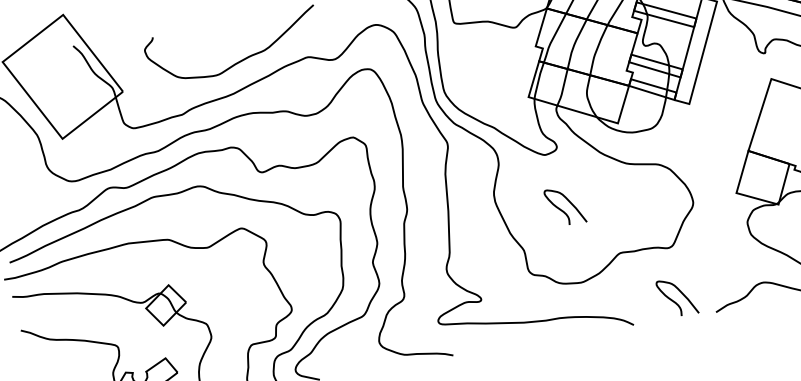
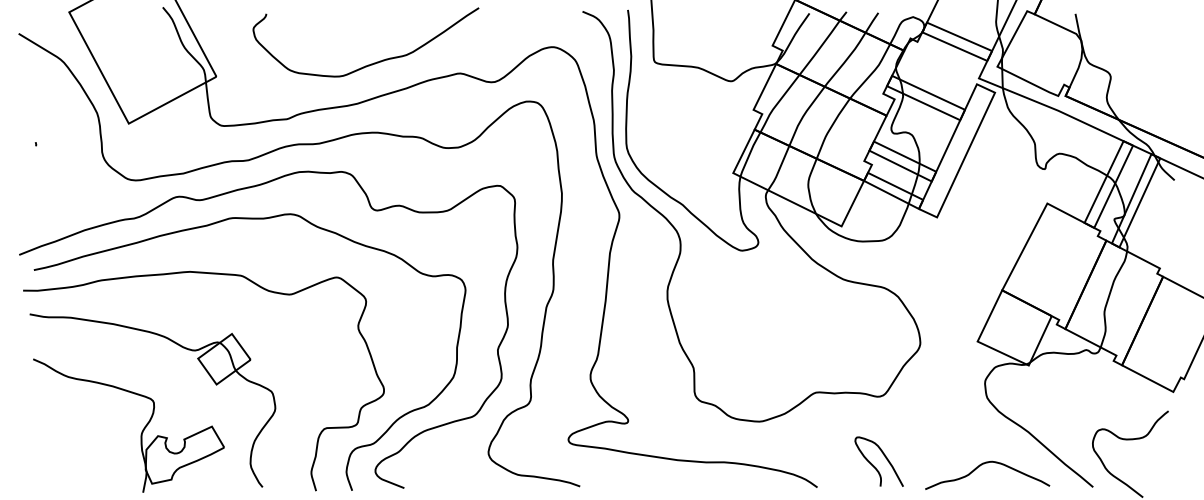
curve: (562, 209) -> (751, 324), removed

